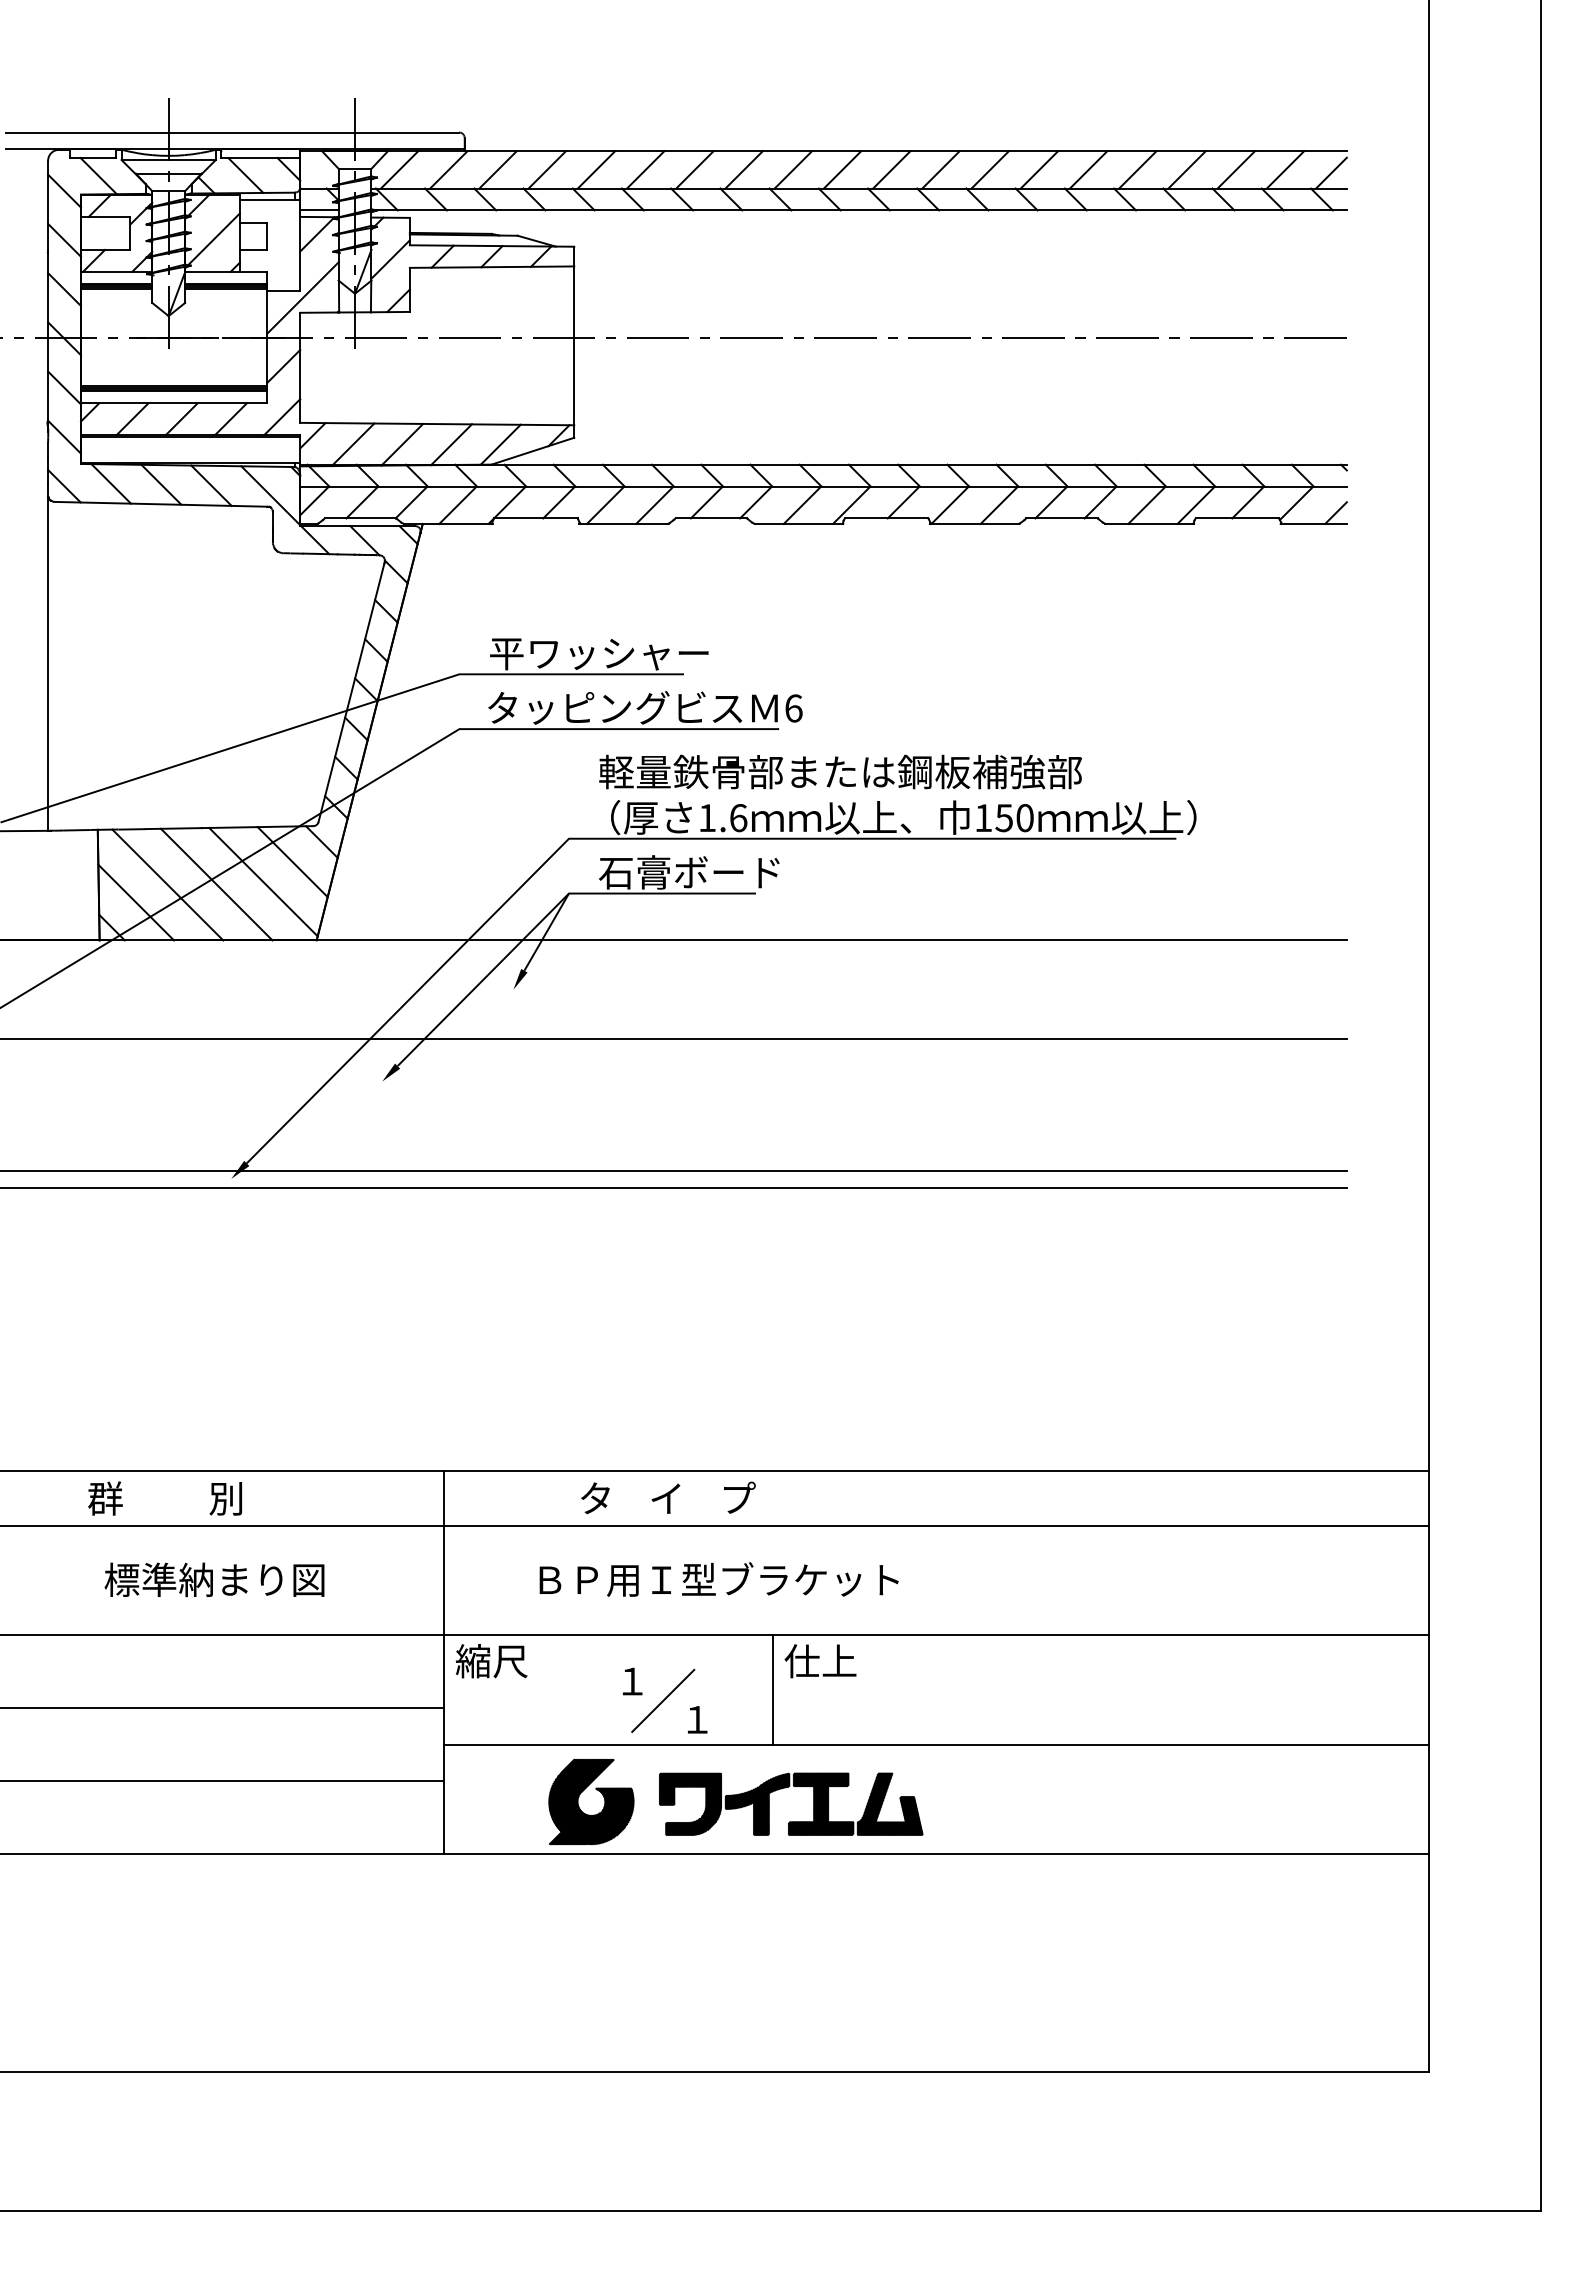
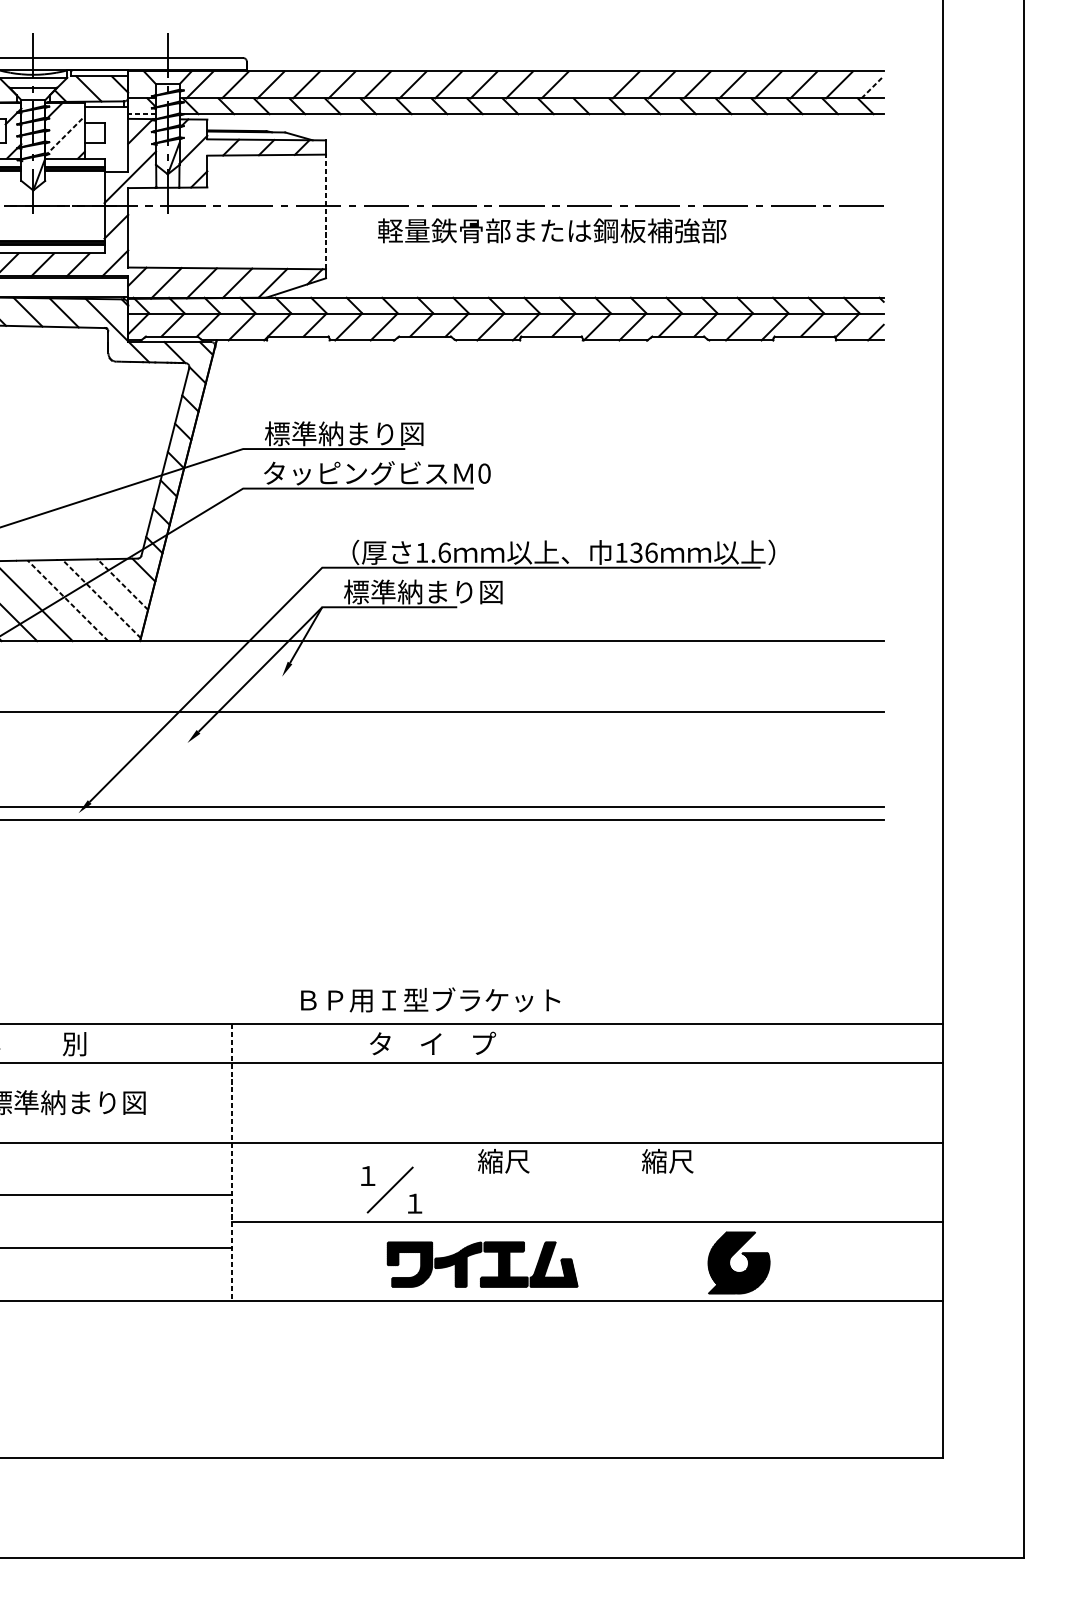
line: (940, 169) -> (590, 84), removed
line: (1331, 173) -> (872, 87), solid -> dashed
line: (318, 210) -> (141, 114), solid -> dashed
line: (212, 240) -> (64, 135), solid -> dashed
line: (574, 345) -> (326, 211), solid -> dashed
text: (599, 653) -> (344, 434), 平ワッシャー -> 標準納まり図
text: (793, 708) -> (484, 473), 6 -> 0
text: (840, 771) -> (552, 230), moved
text: (1014, 818) -> (643, 553), 150 -> 136
line: (292, 862) -> (122, 584), solid -> dashed
text: (708, 872) -> (422, 592), 石膏ボード -> 標準納まり図
line: (263, 882) -> (101, 599), solid -> dashed
line: (216, 884) -> (67, 600), solid -> dashed
text: (668, 1497) -> (433, 1043), moved
text: (718, 1579) -> (430, 999), moved
text: (491, 1661) -> (667, 1161), moved
text: (820, 1661) -> (503, 1161), 仕上 -> 縮尺
line: (443, 1662) -> (231, 1162), solid -> dashed
line: (772, 1689) -> (469, 1181), removed
part: (596, 1790) -> (742, 1254), moved

